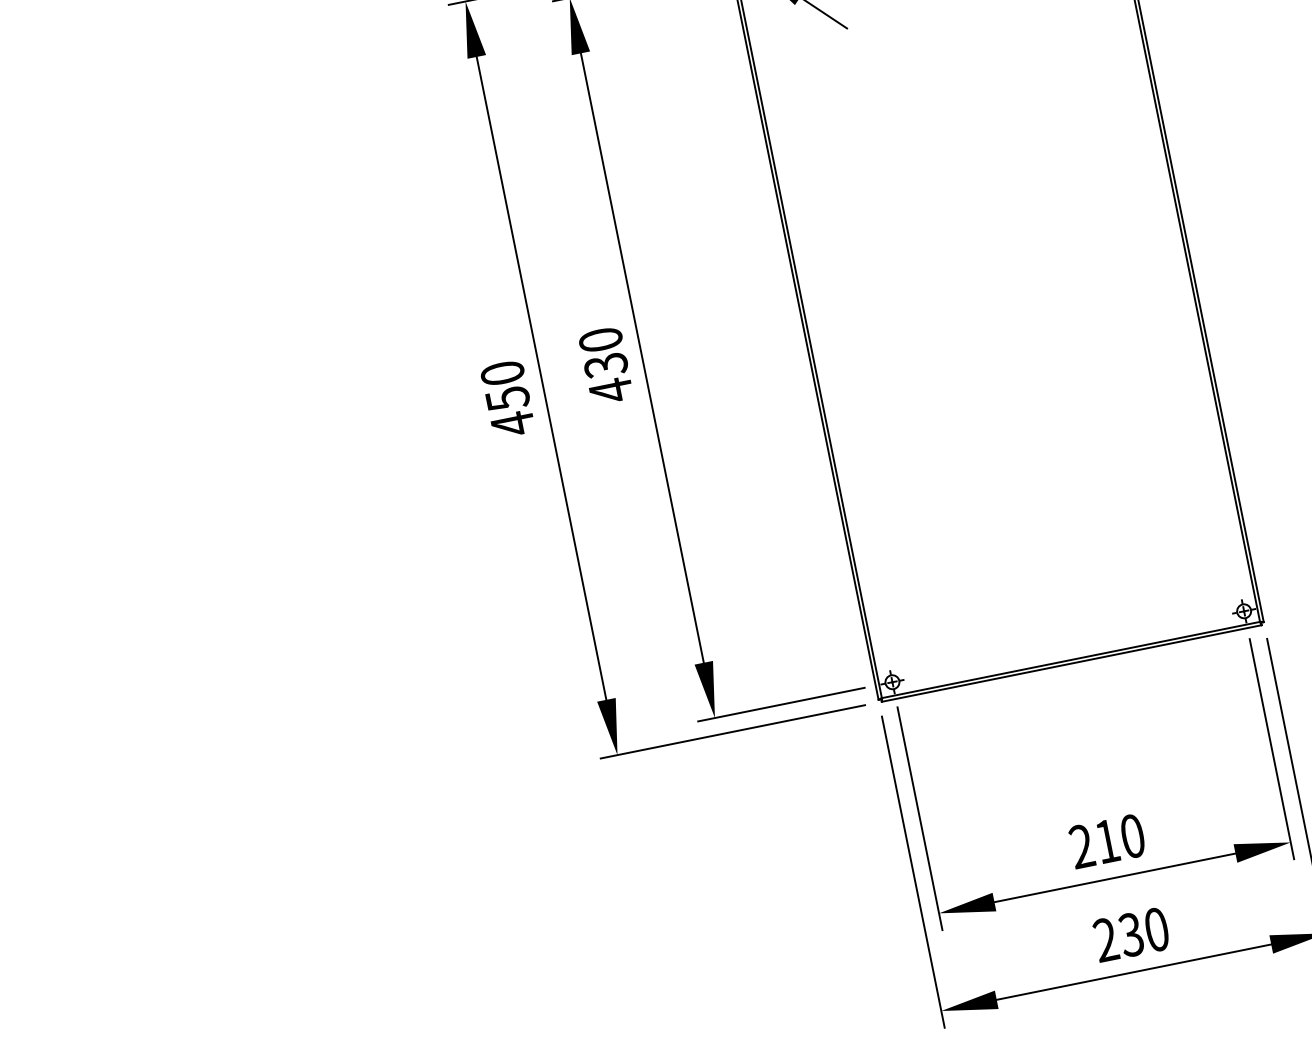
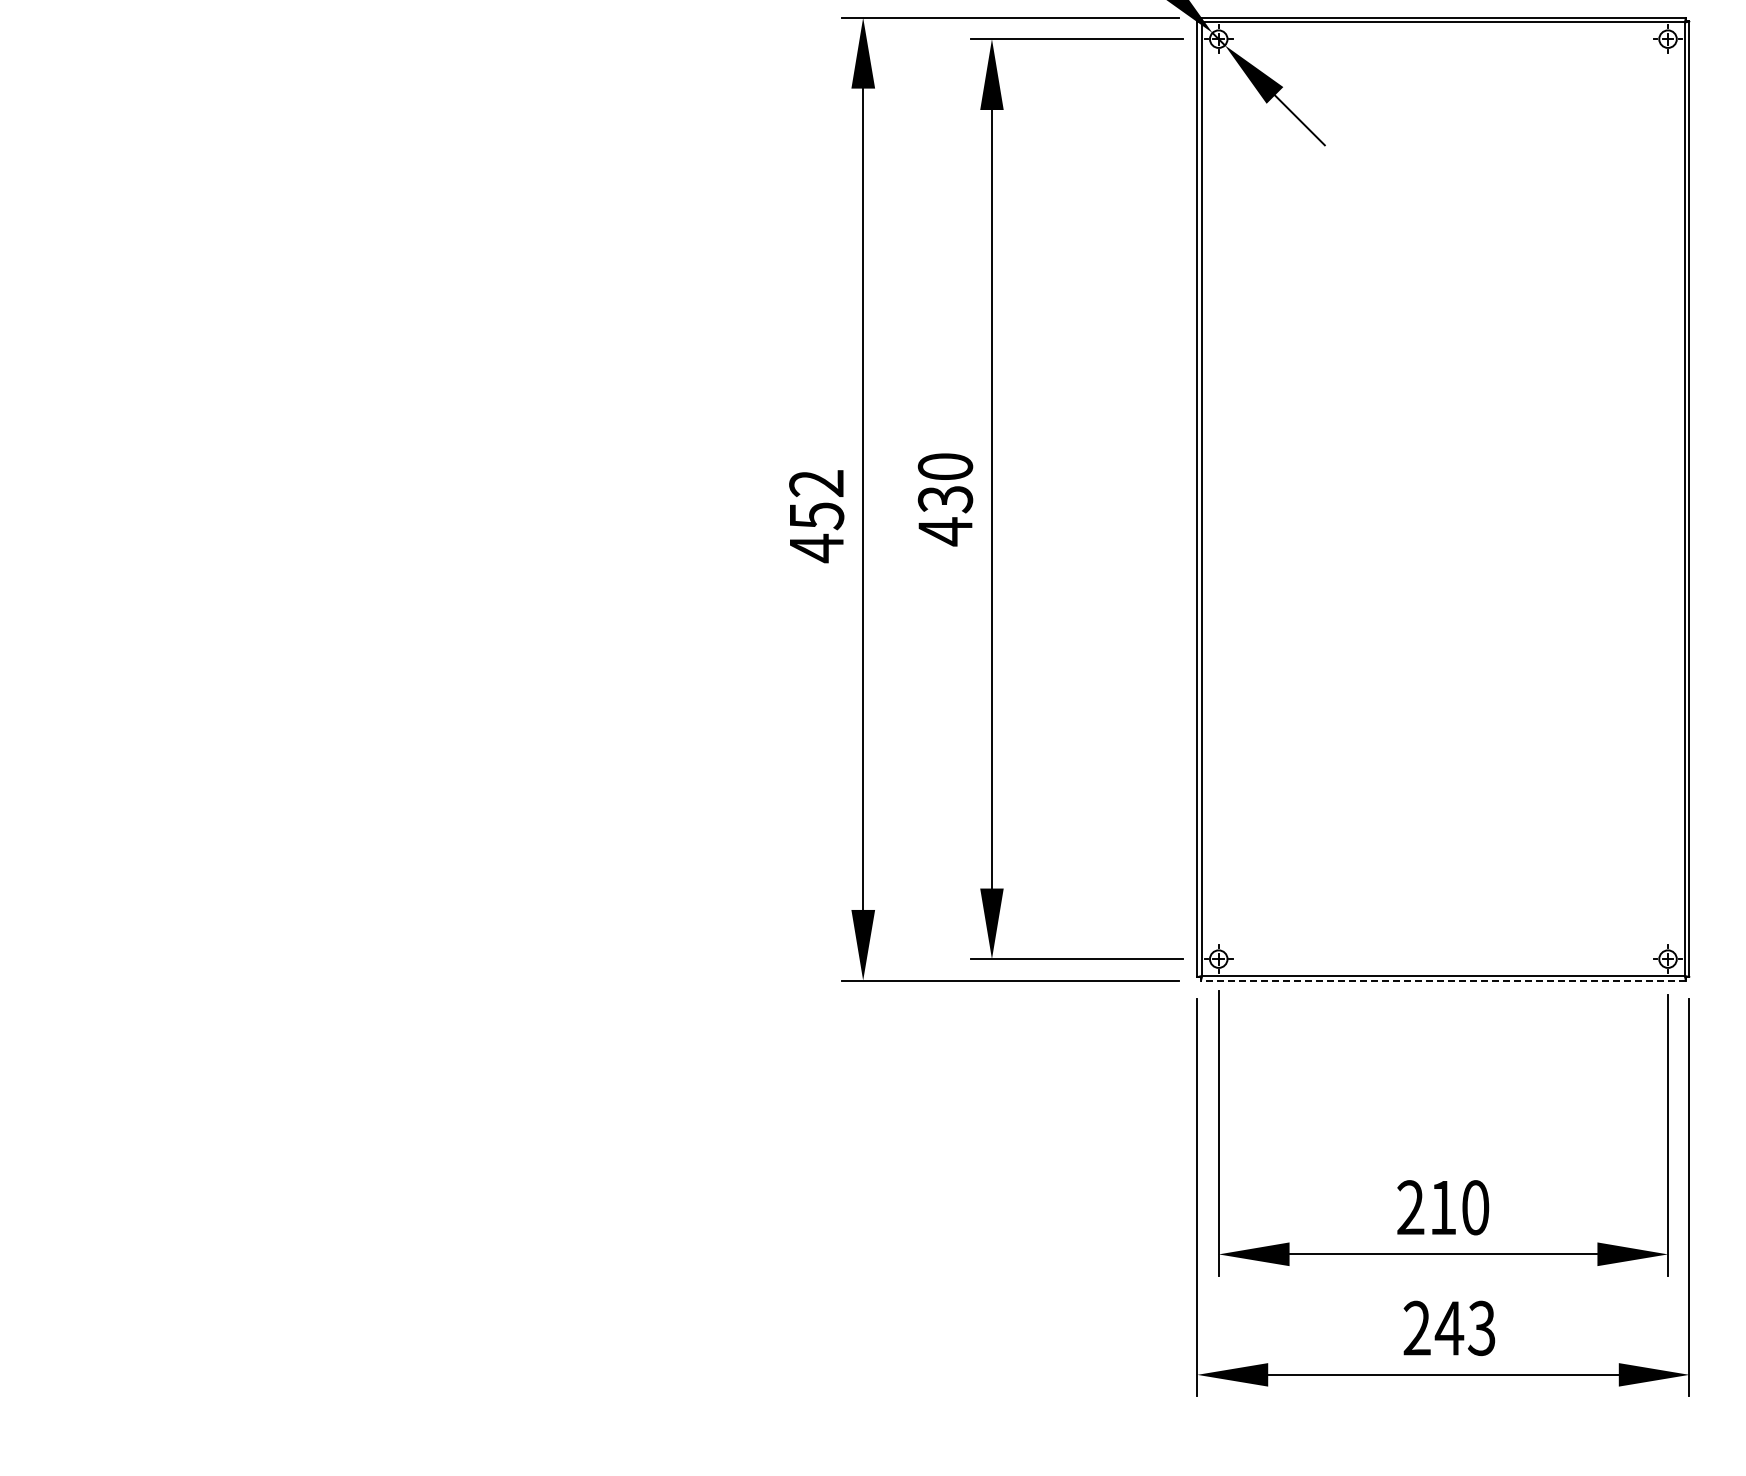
text: (502, 373) -> (816, 483), 450 -> 452
line: (1071, 663) -> (1443, 980), solid -> dashed
text: (1143, 932) -> (1464, 1328), 230 -> 243

